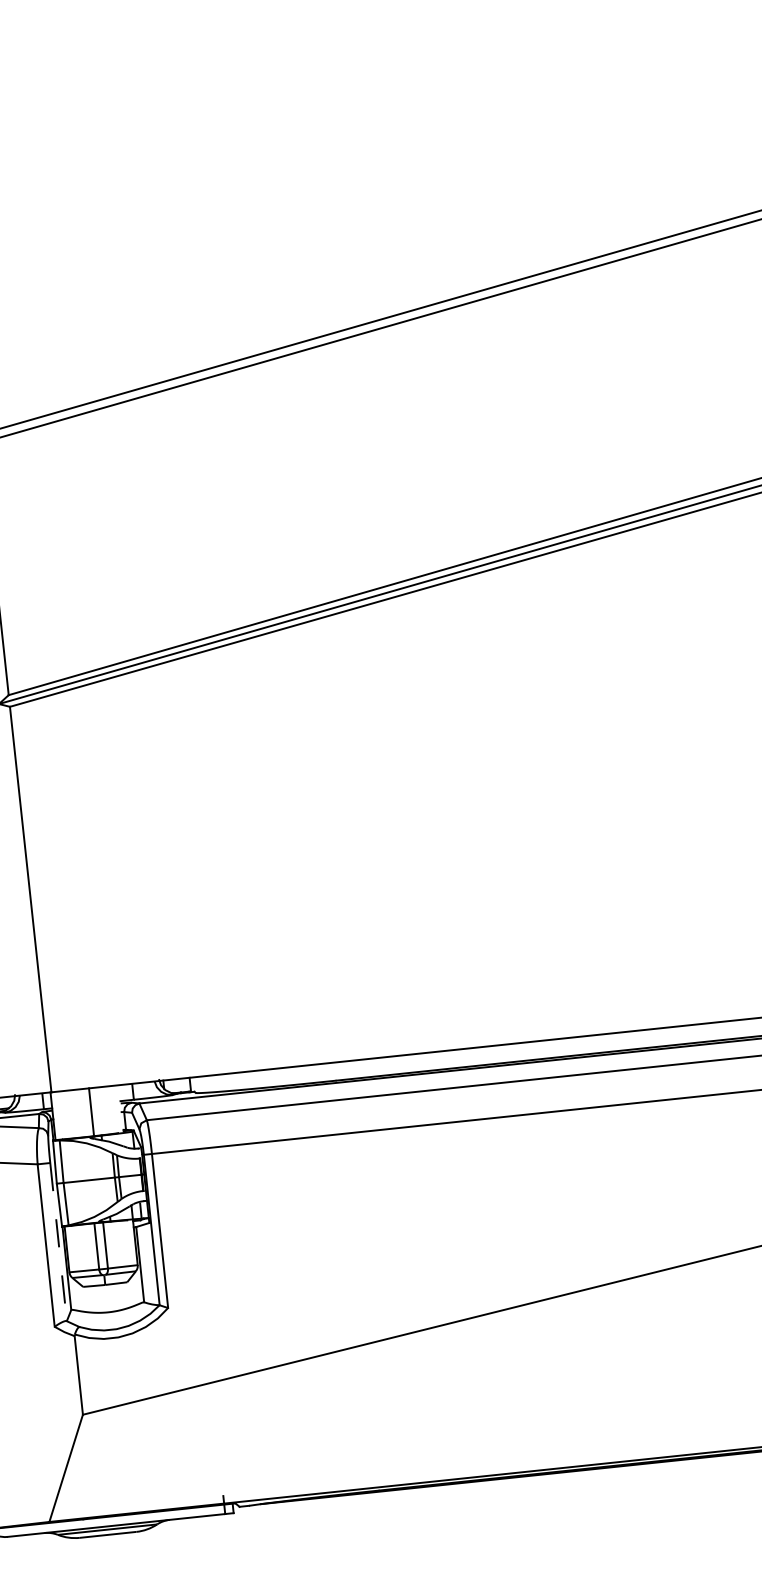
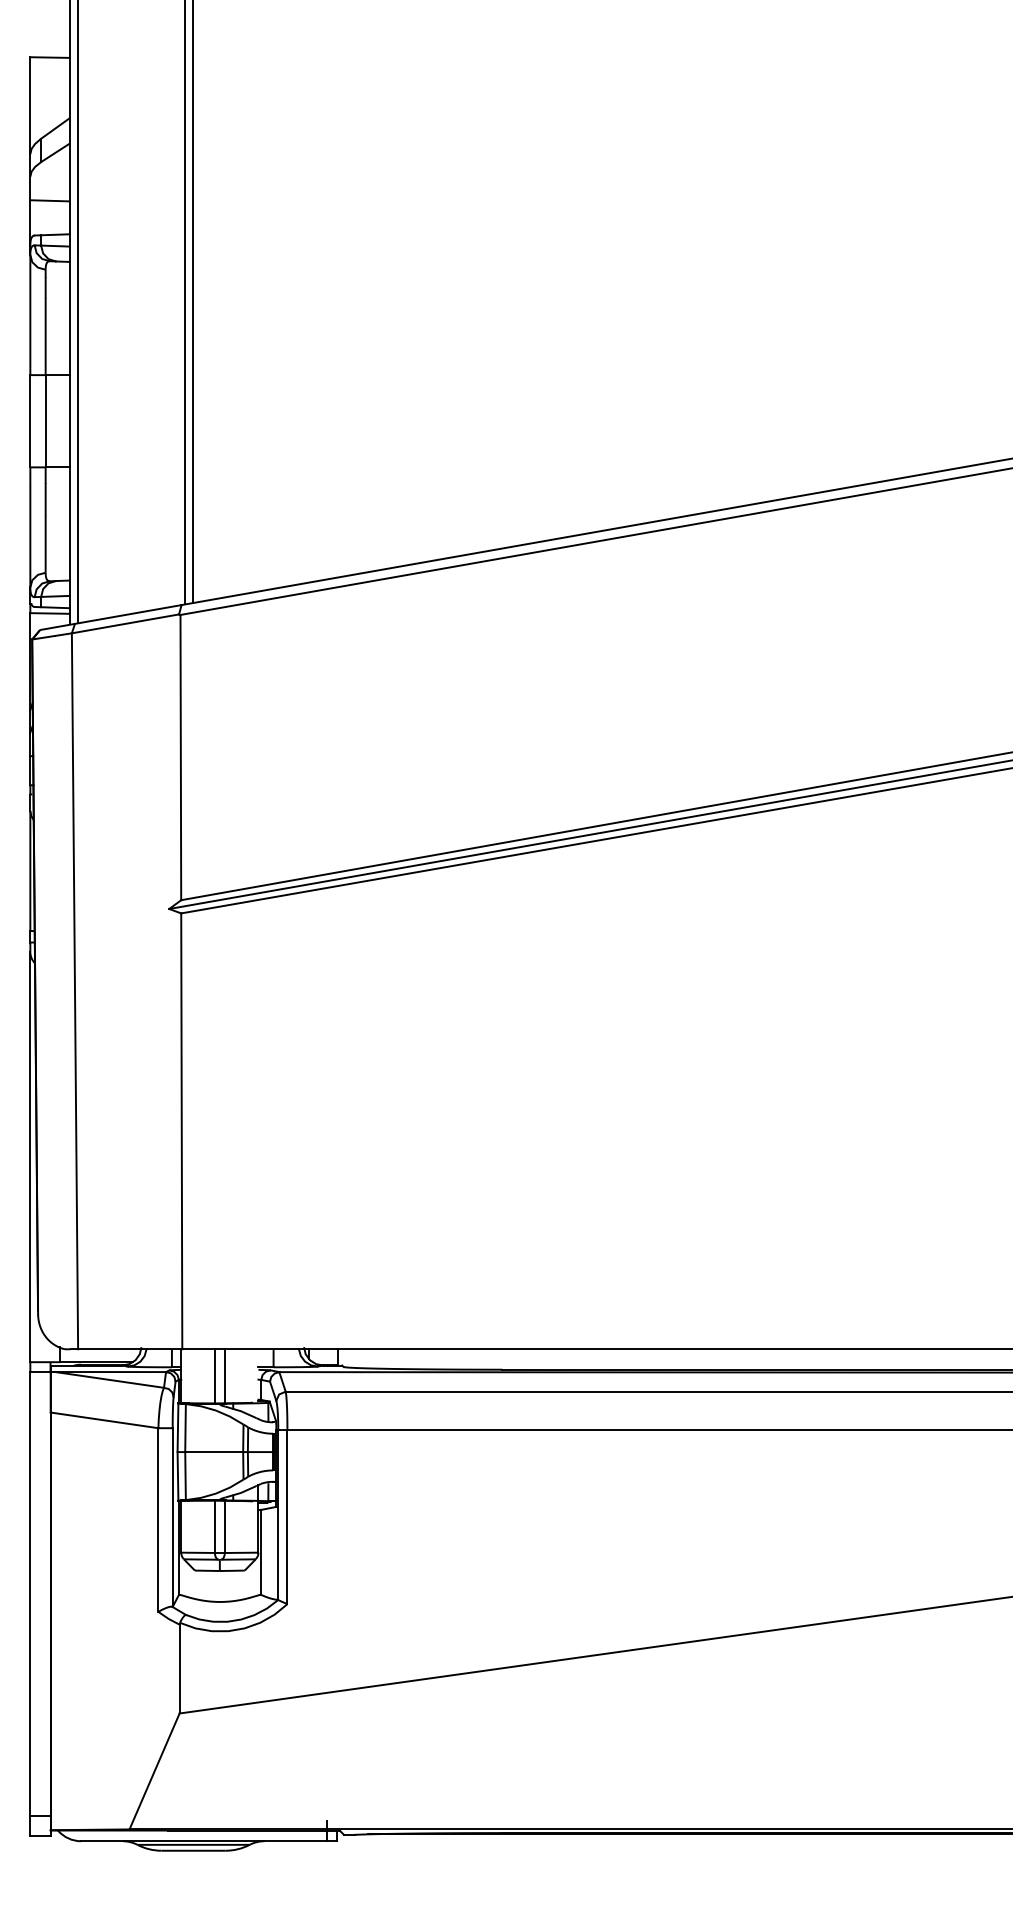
line: (82, 1113) -> (214, 1376), added
line: (58, 1242) -> (172, 1518), dashed -> solid

